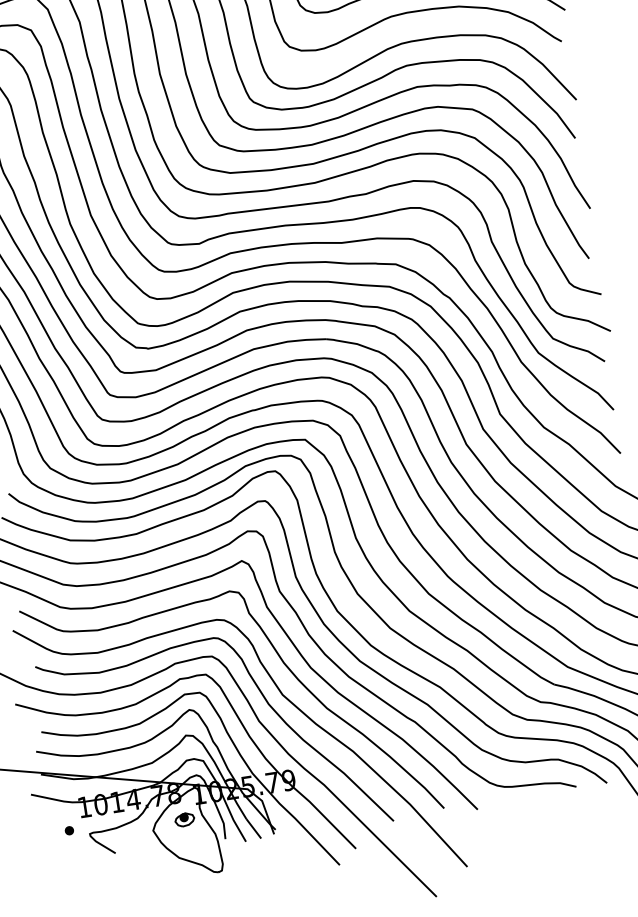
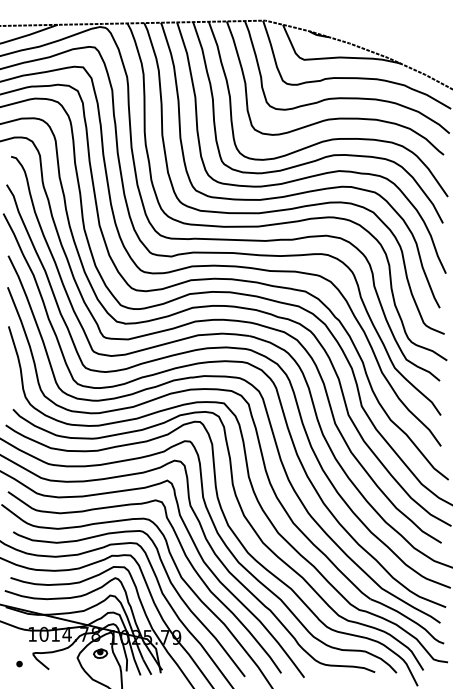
part: (69, 829) -> (19, 663), moved

